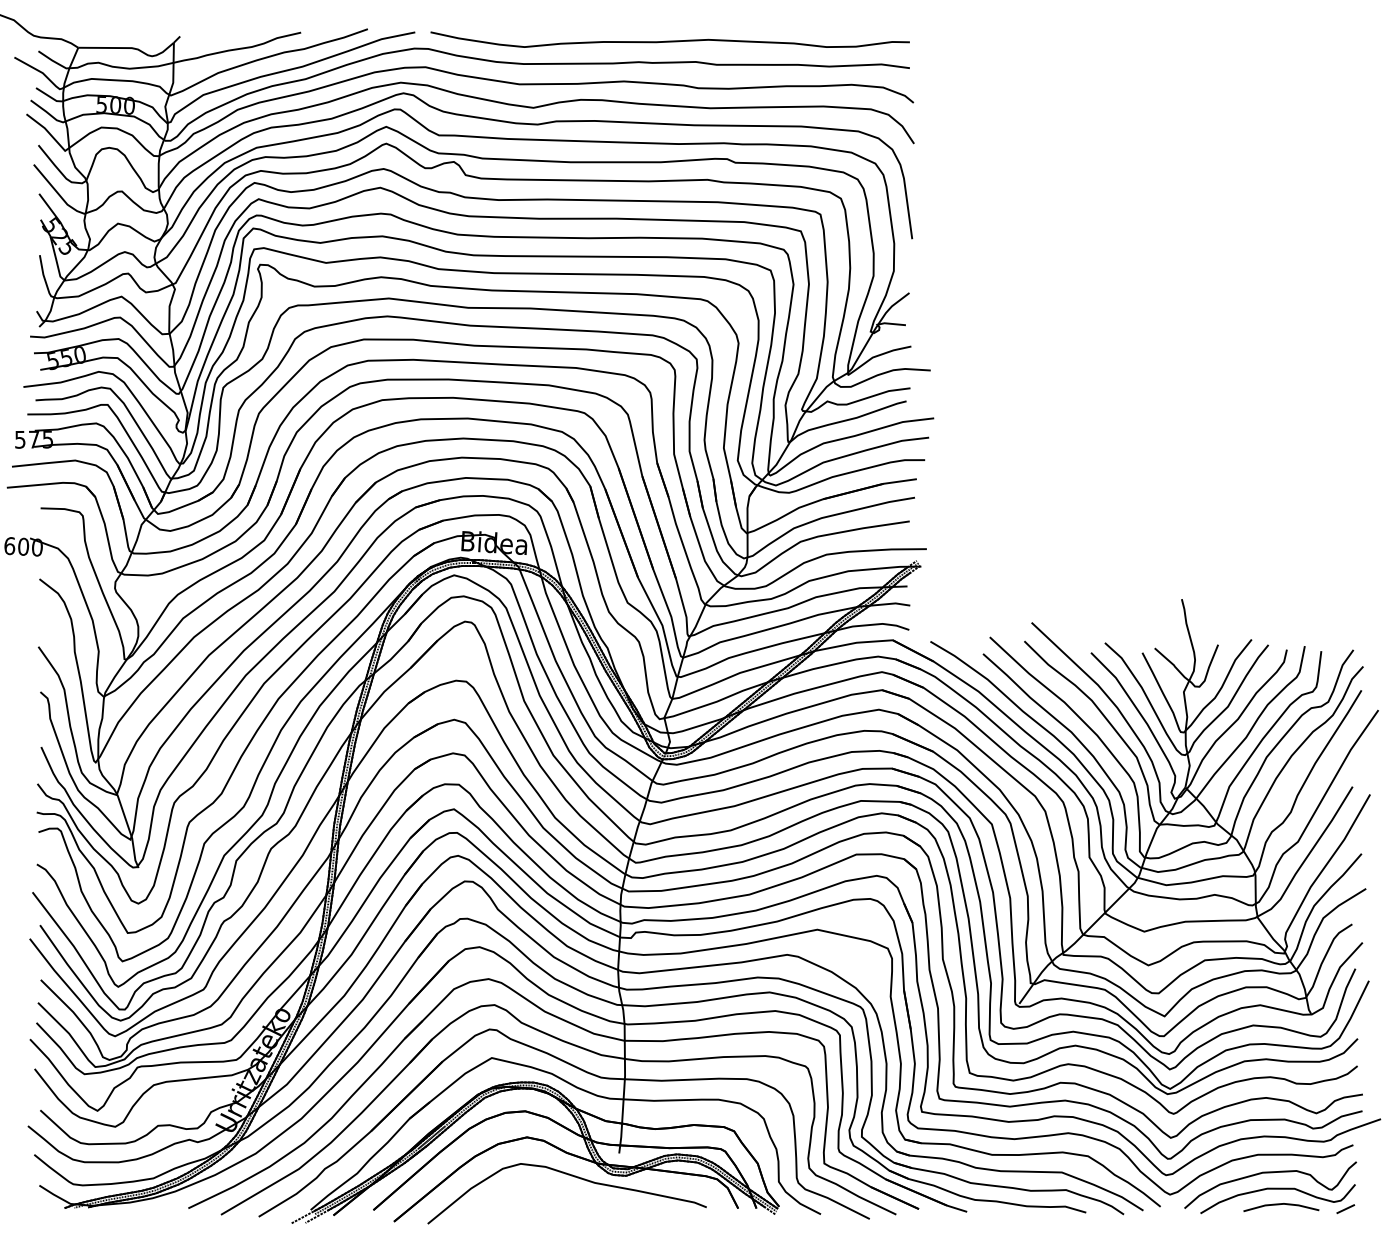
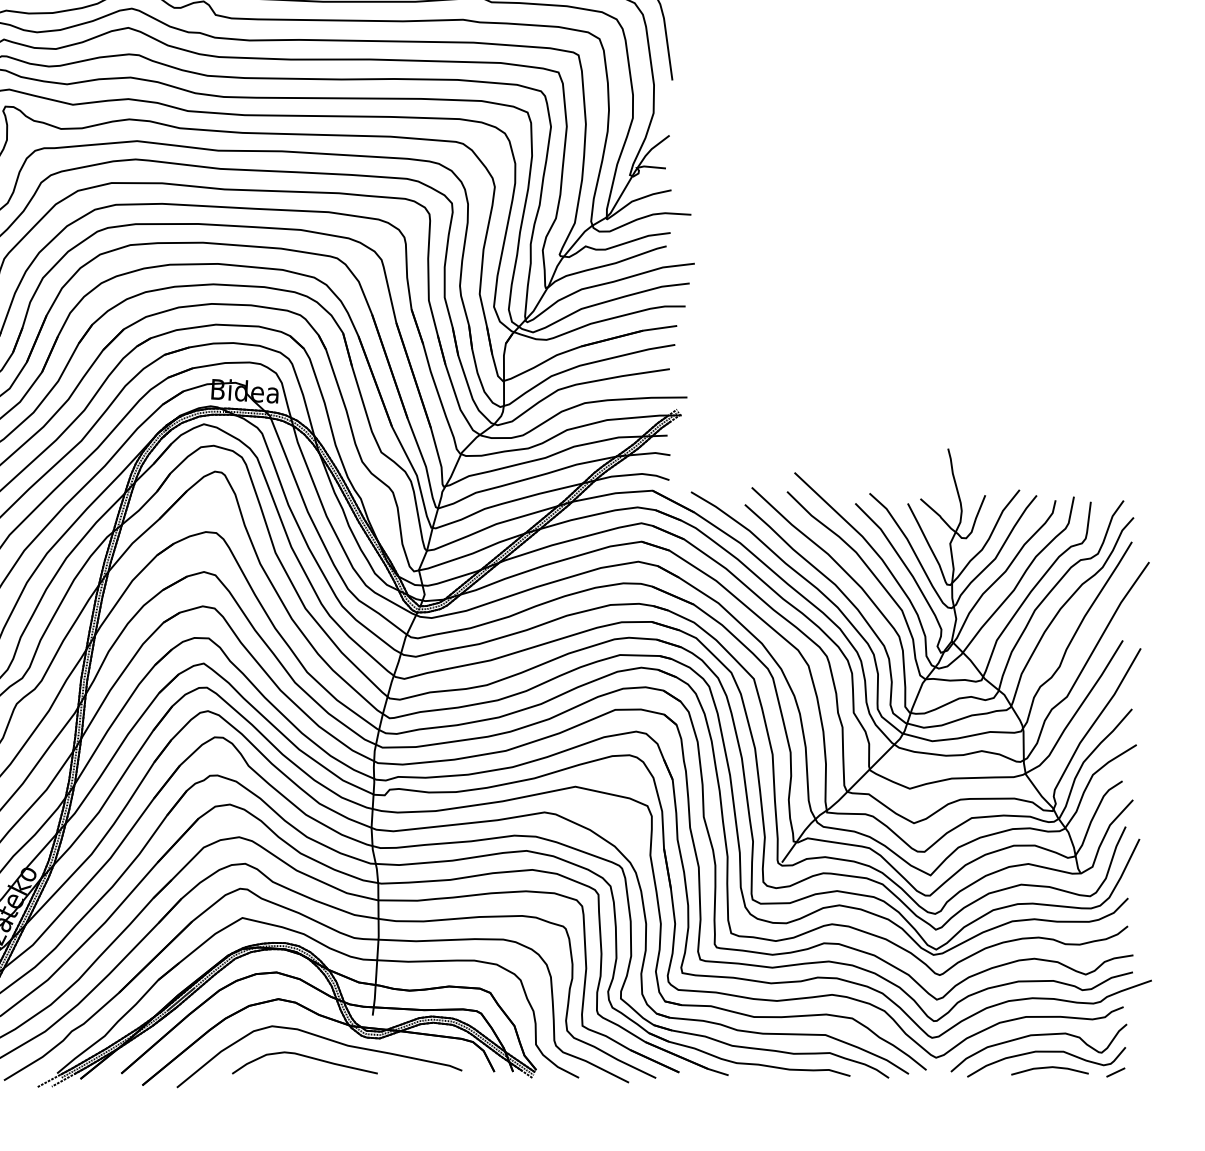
curve: (553, 1194) -> (305, 1057), added

